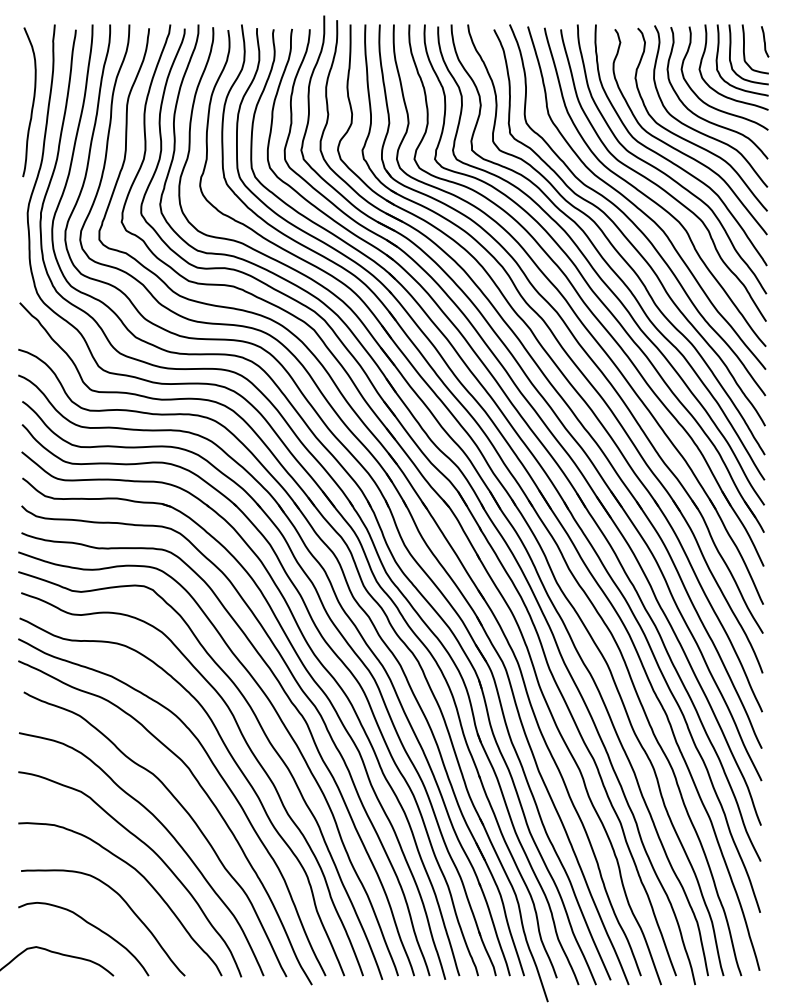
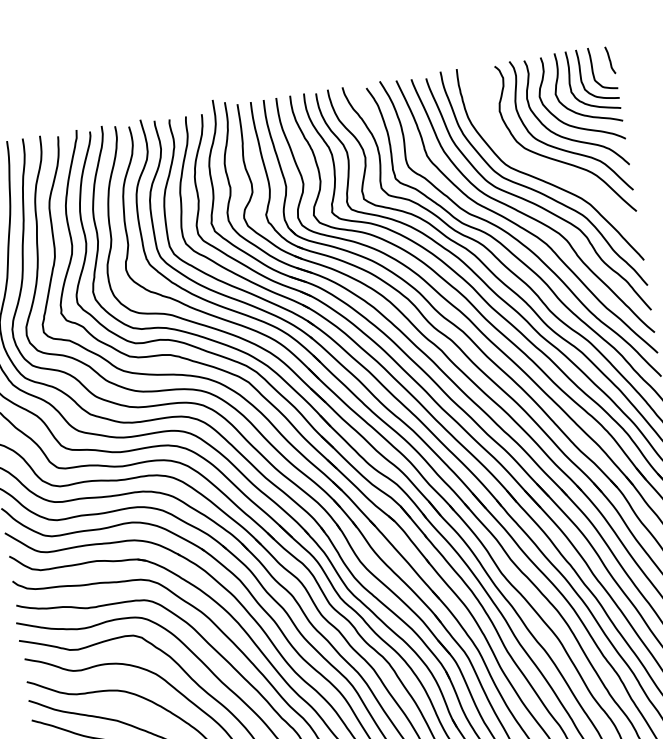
curve: (680, 150) -> (550, 169), removed

